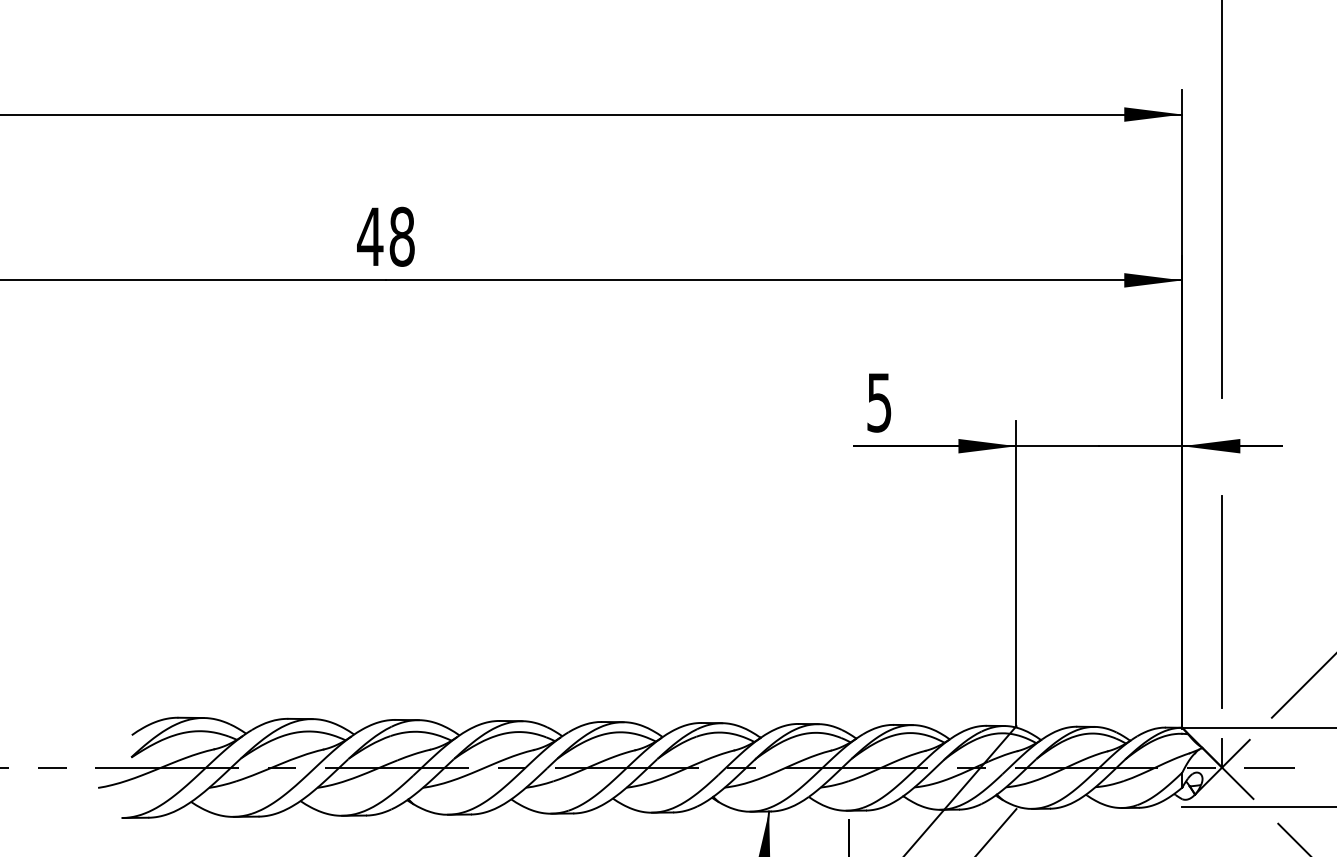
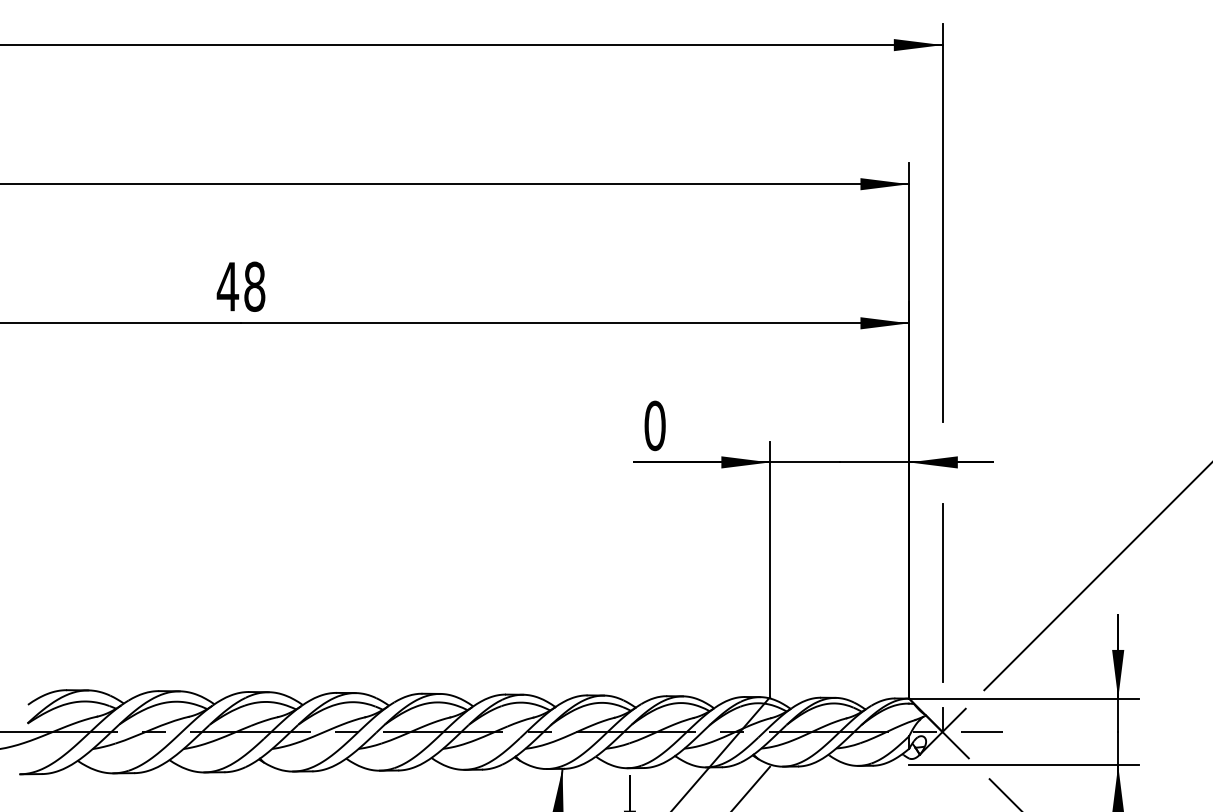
text: (878, 402) -> (654, 425), 5 -> 0

